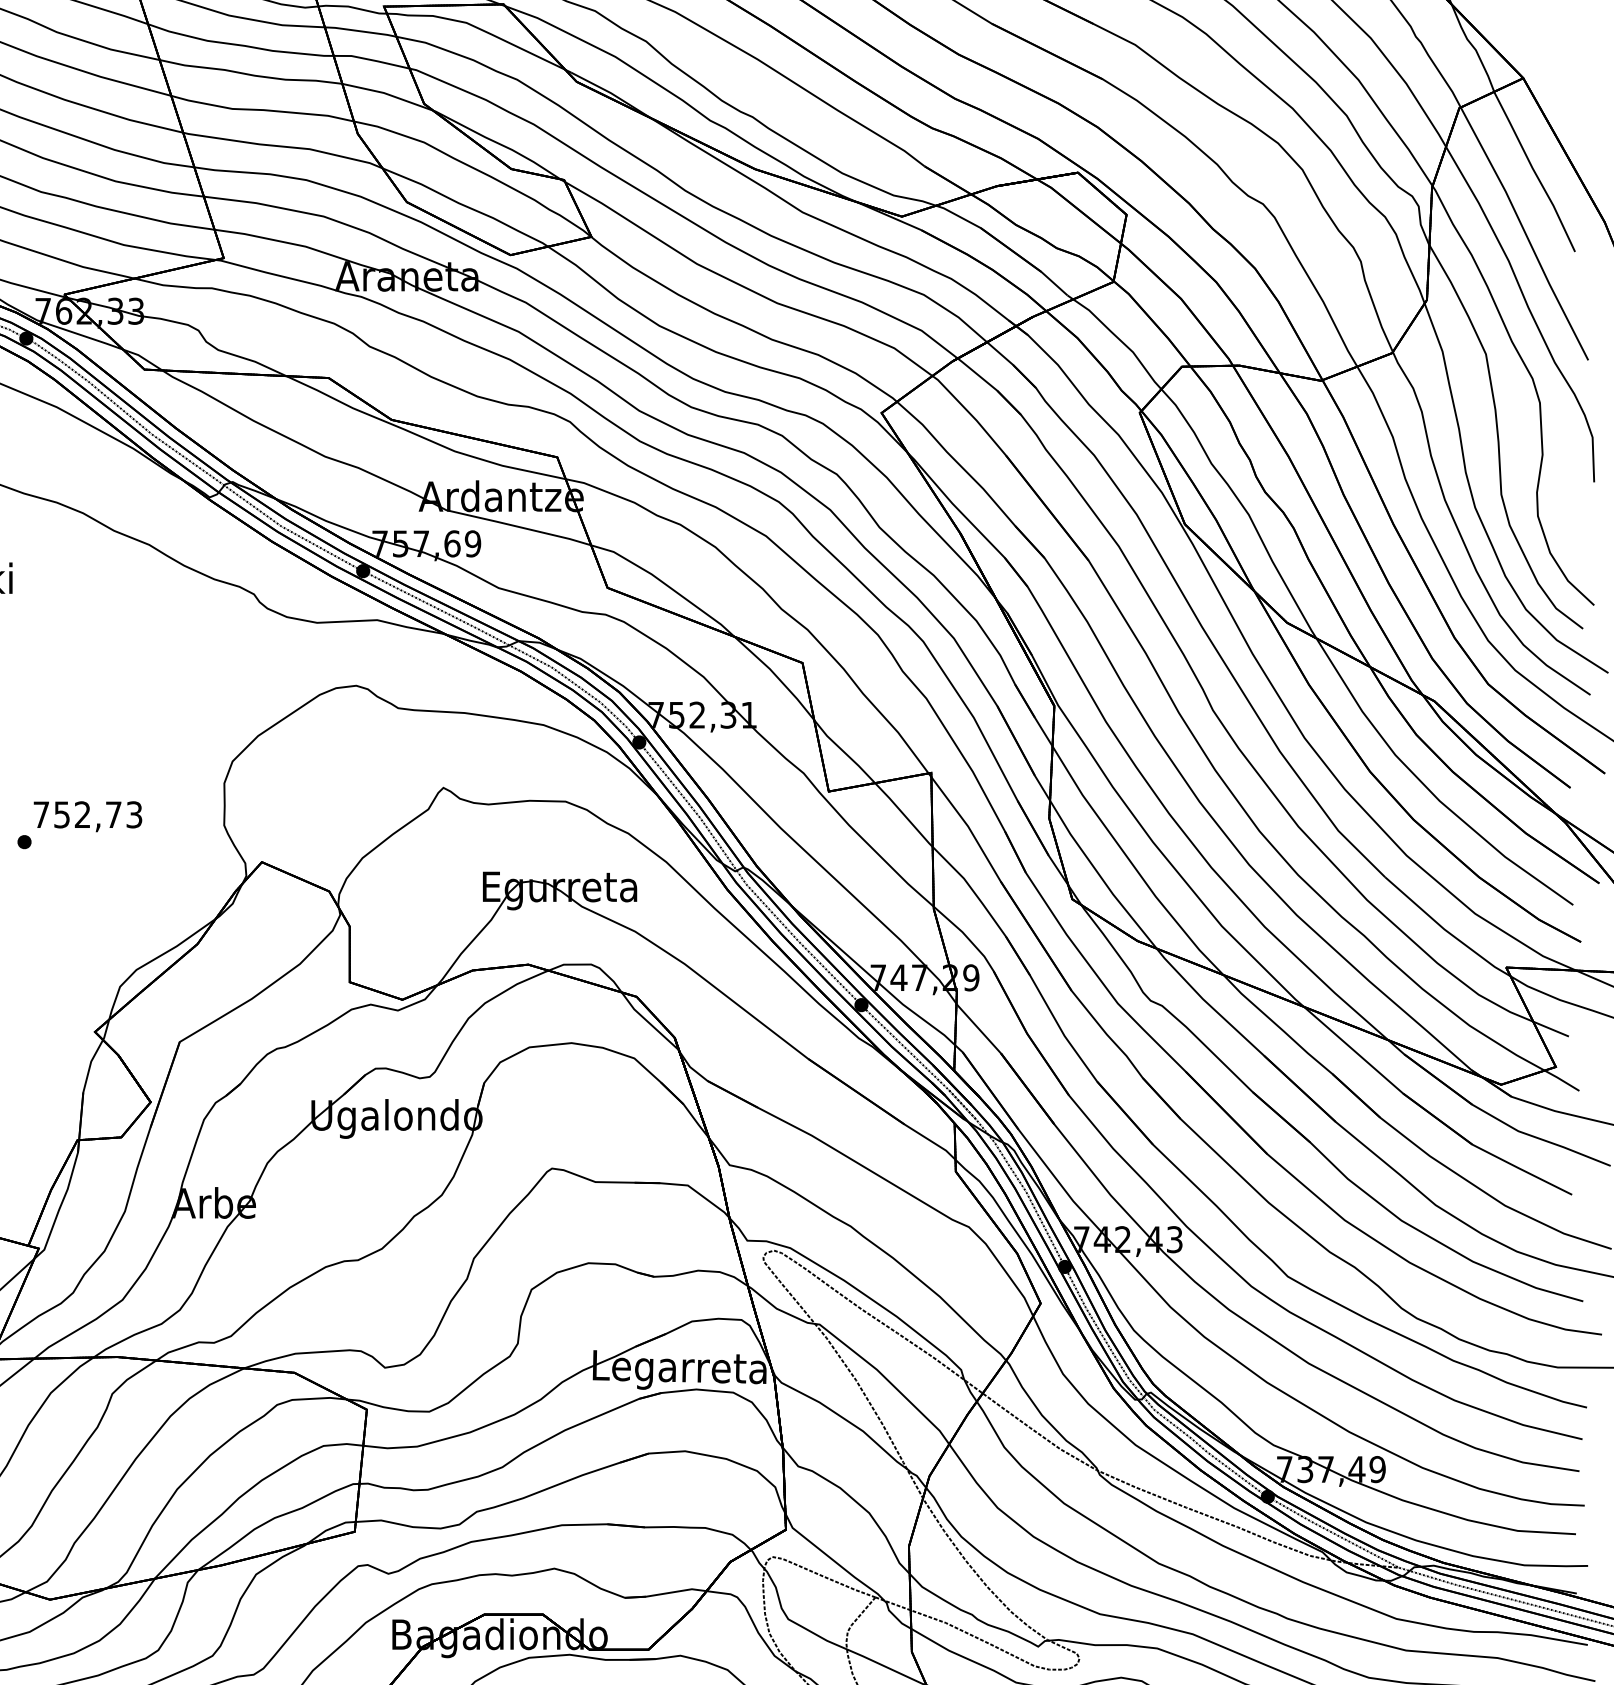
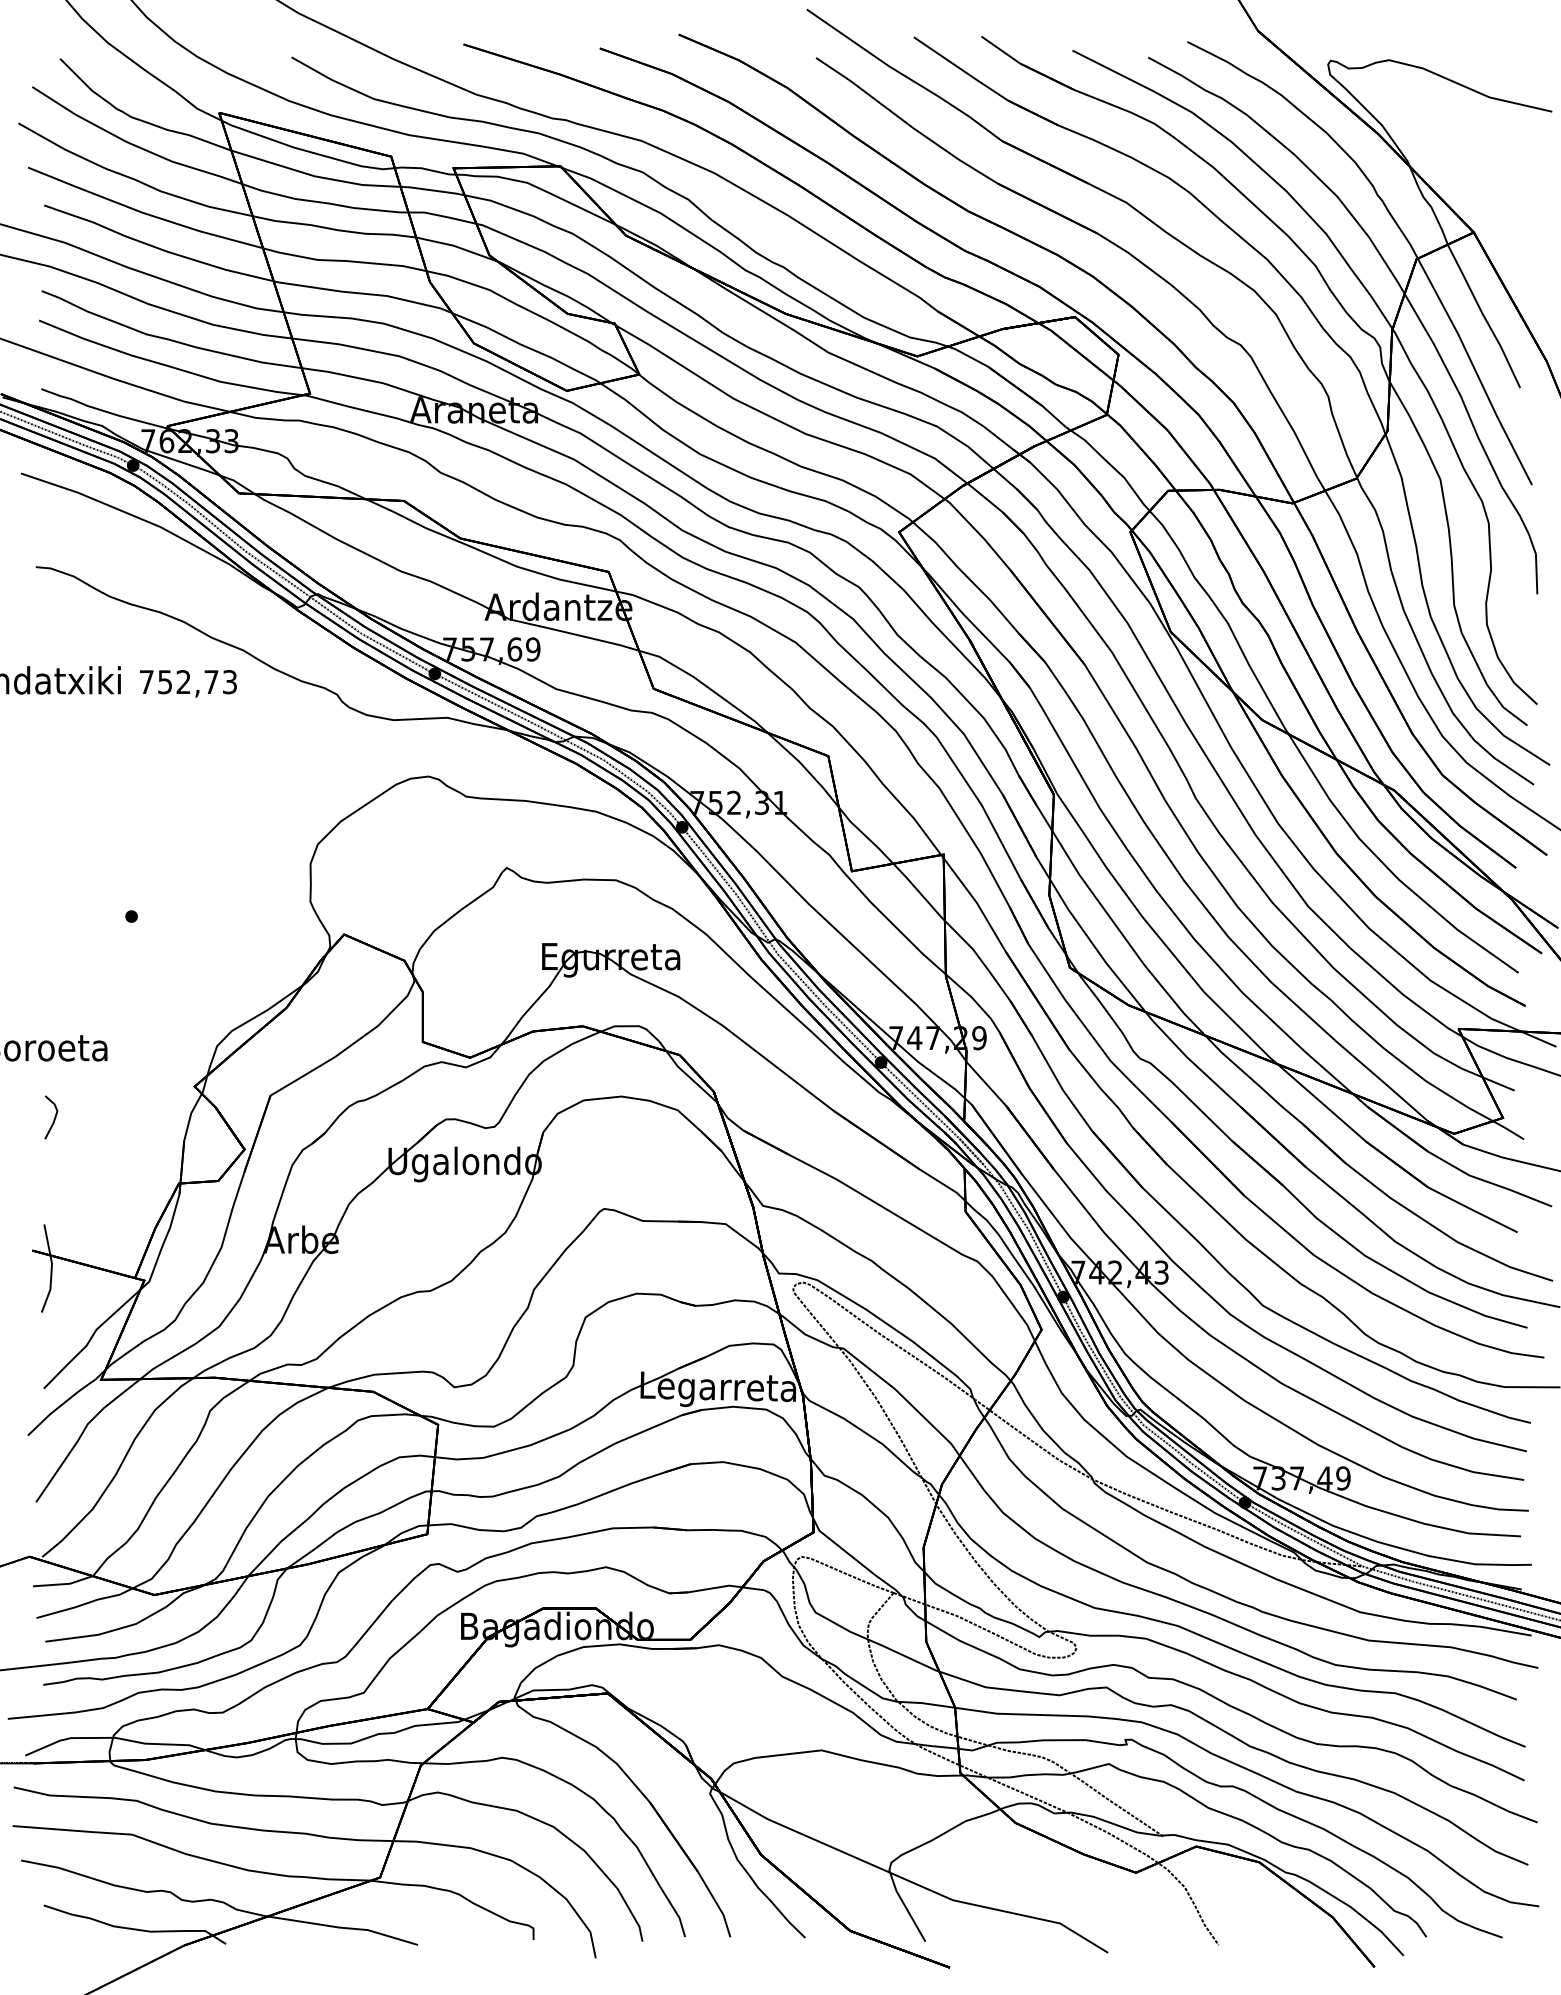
text: (88, 816) -> (188, 683), moved

